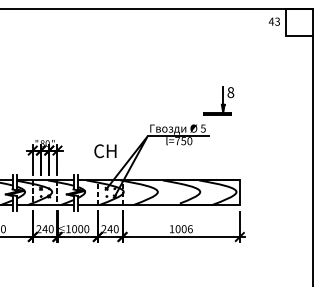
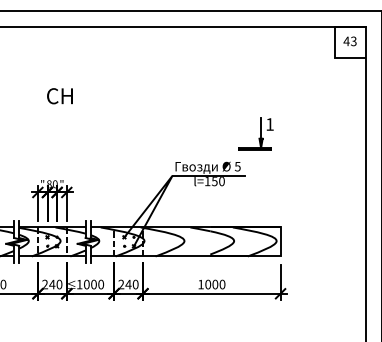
text: (273, 21) -> (349, 41), moved
text: (230, 92) -> (269, 124), 8 -> 1
text: (177, 141) -> (207, 181), l=750 -> l=150
text: (105, 151) -> (59, 96), moved
text: (190, 229) -> (222, 284), 1006 -> 1000

